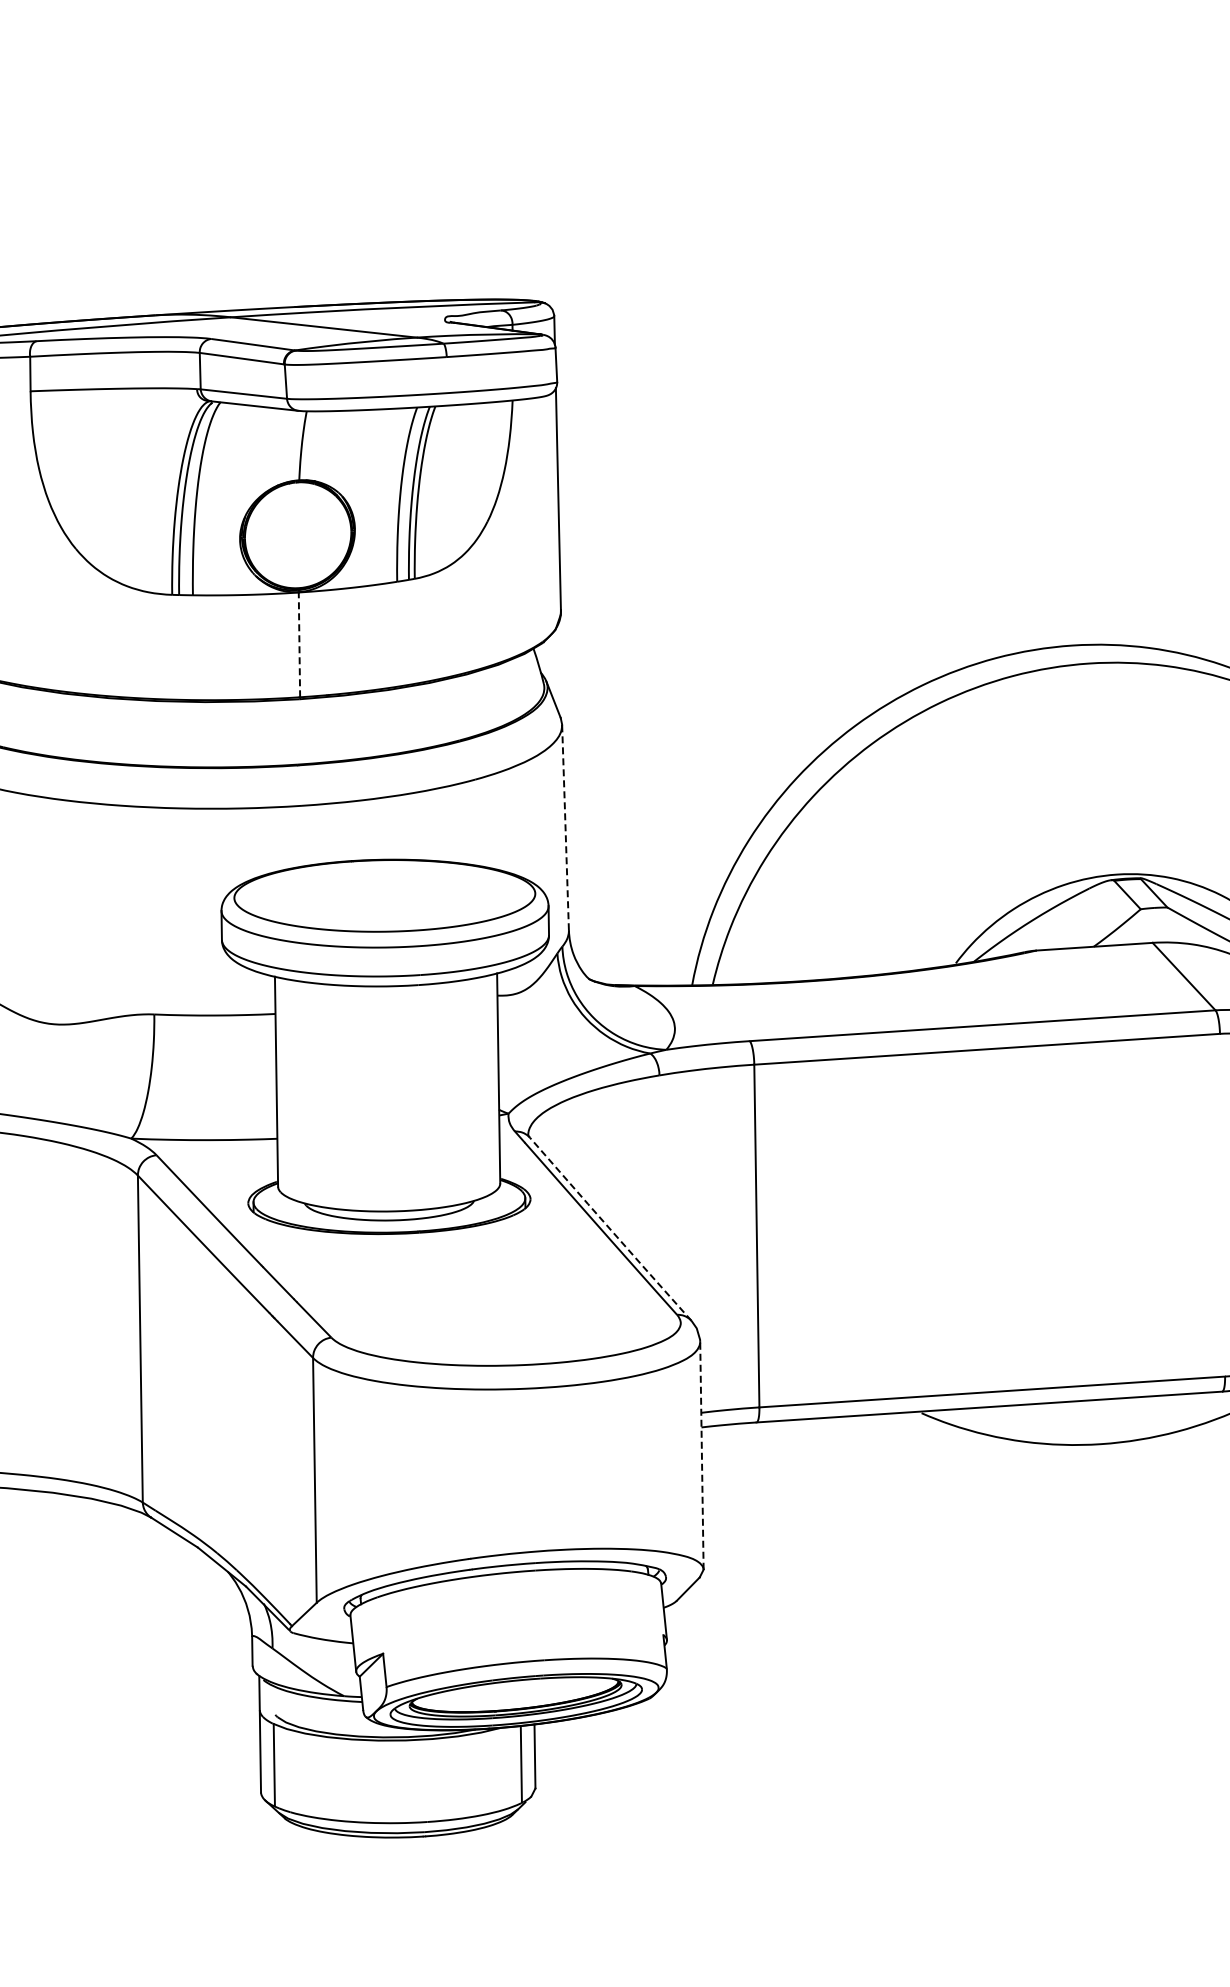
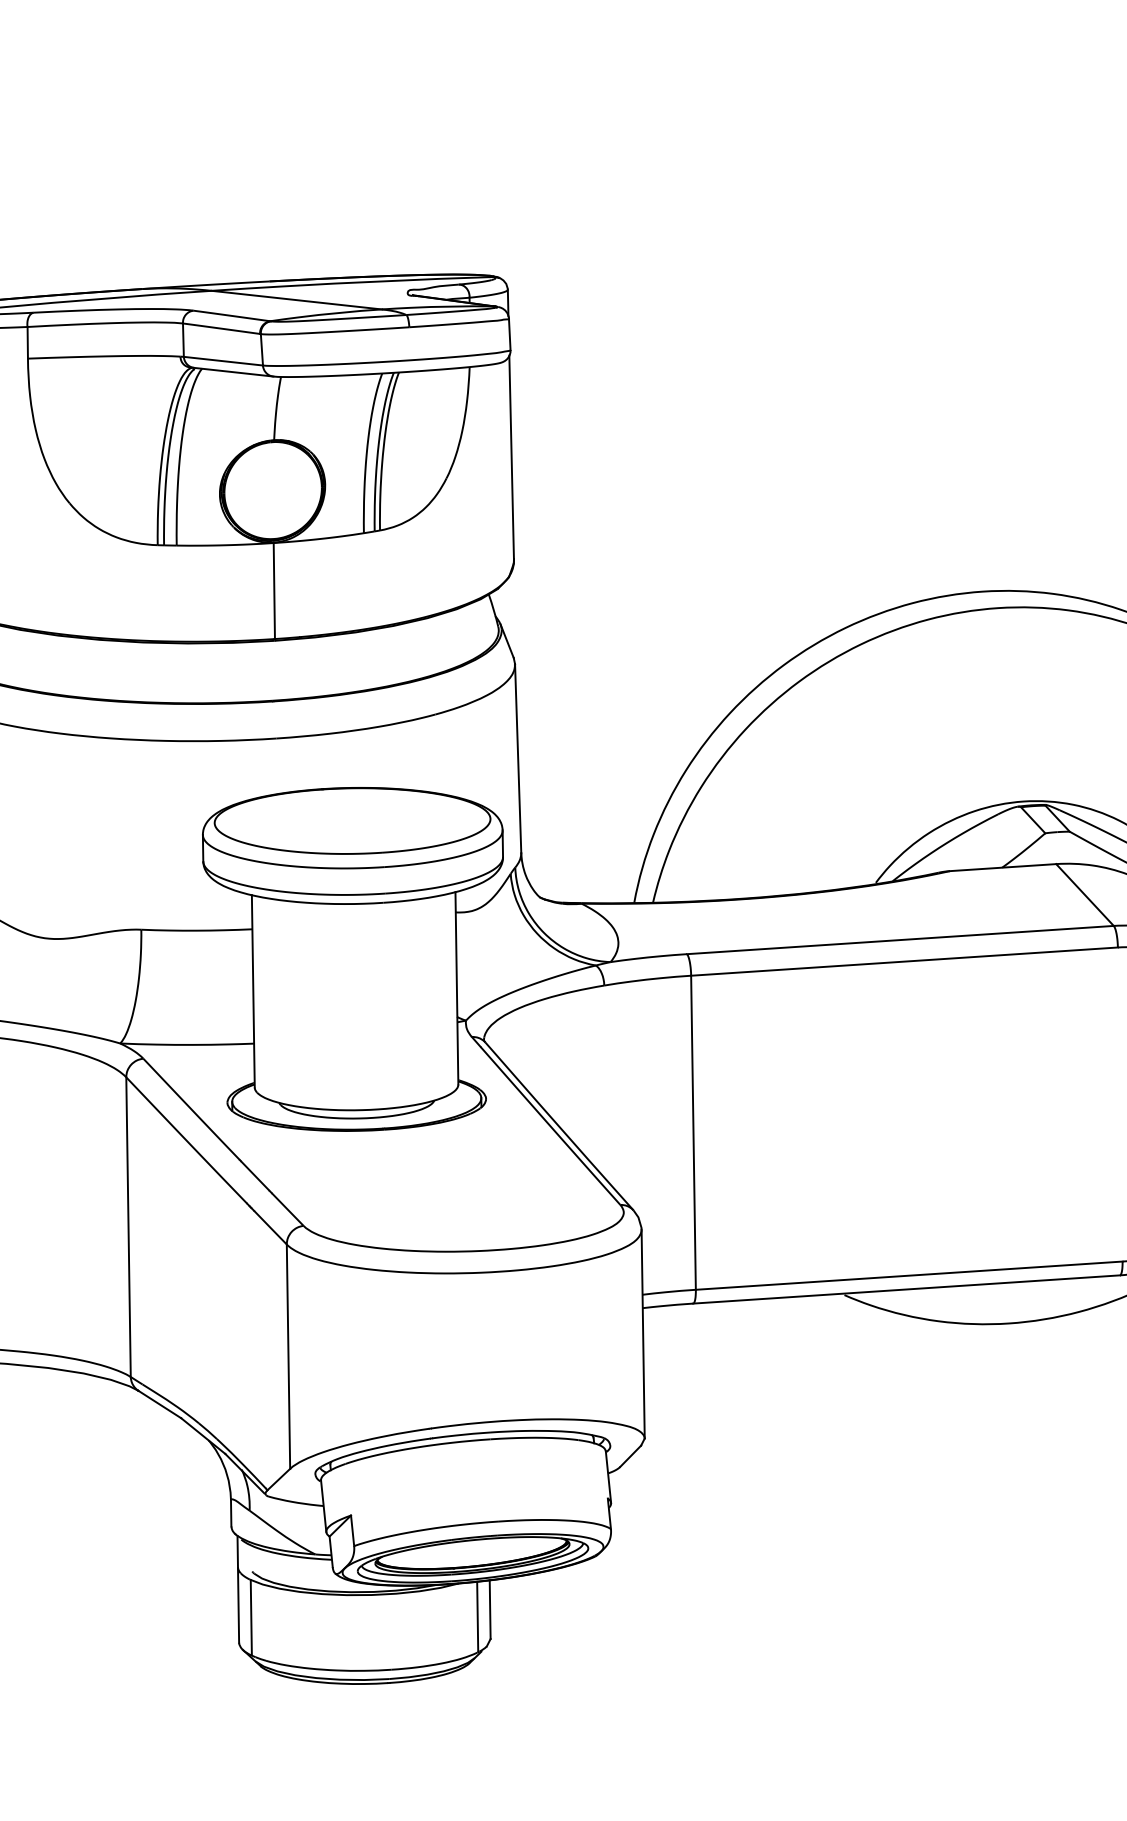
line: (299, 644) -> (274, 590), dashed -> solid
line: (565, 827) -> (518, 758), dashed -> solid
line: (610, 1229) -> (559, 1126), dashed -> solid
line: (701, 1455) -> (642, 1333), dashed -> solid

